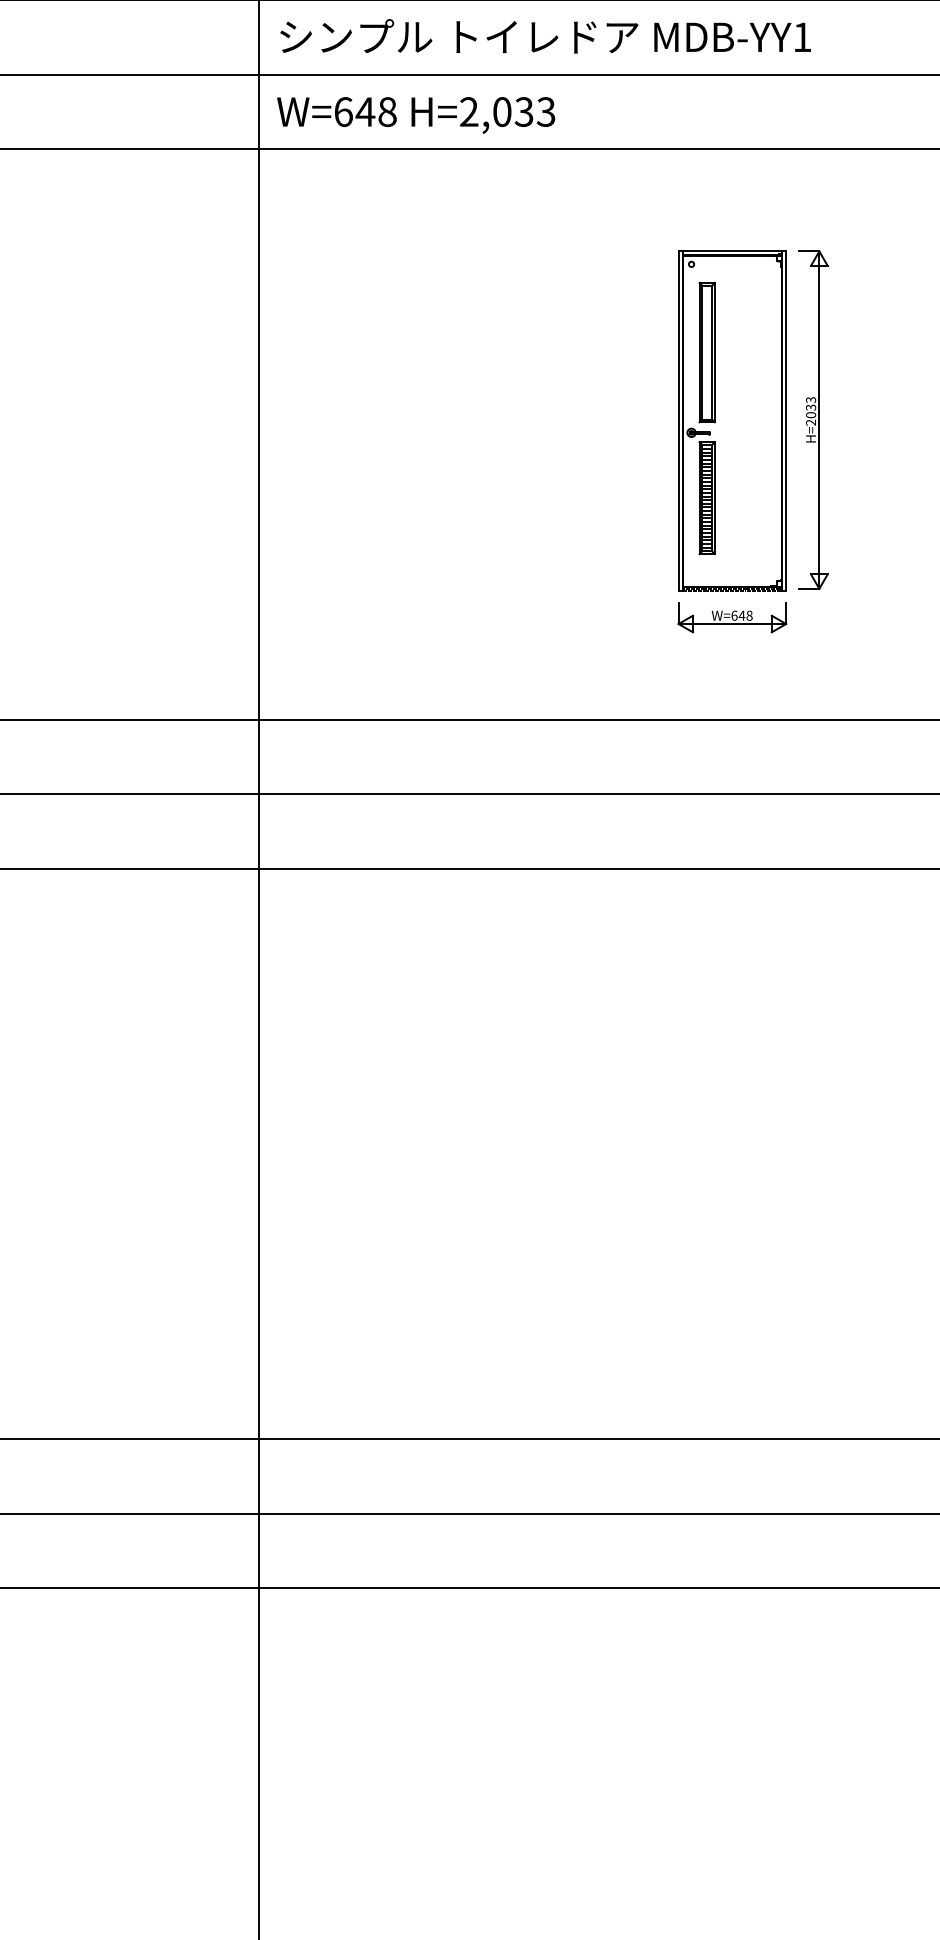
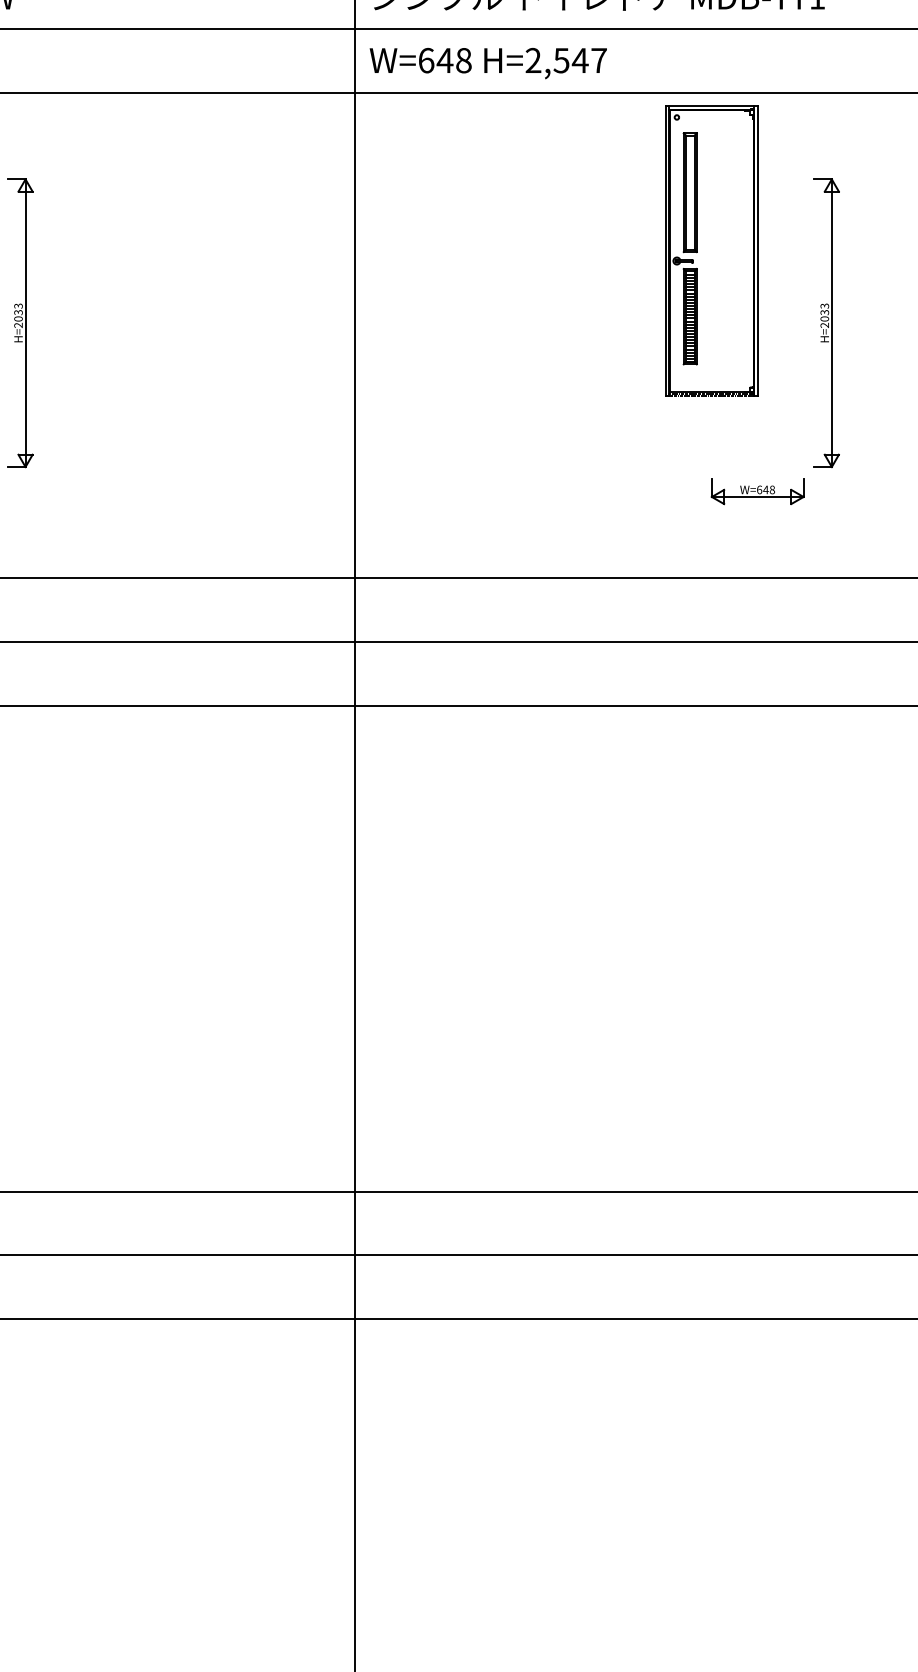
text: (523, 111) -> (579, 60), H=2,033 -> H=2,547
part: (732, 420) -> (711, 250), moved

